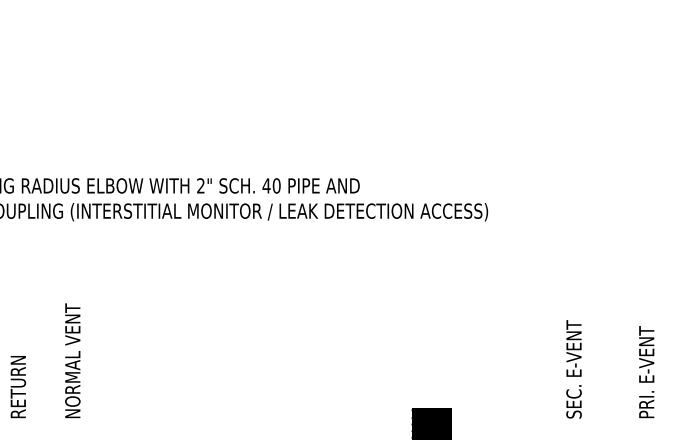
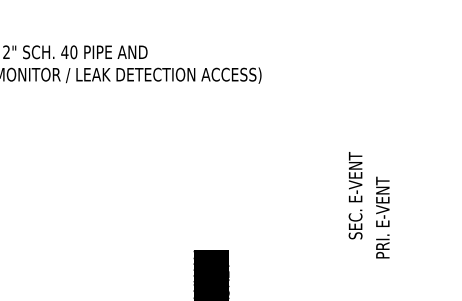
text: (573, 369) -> (355, 195), moved
text: (646, 372) -> (382, 217), moved

